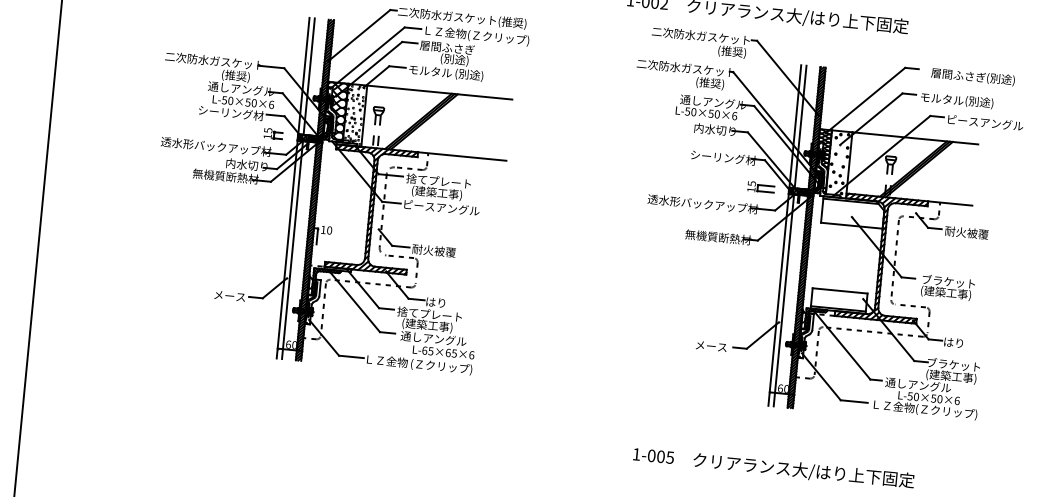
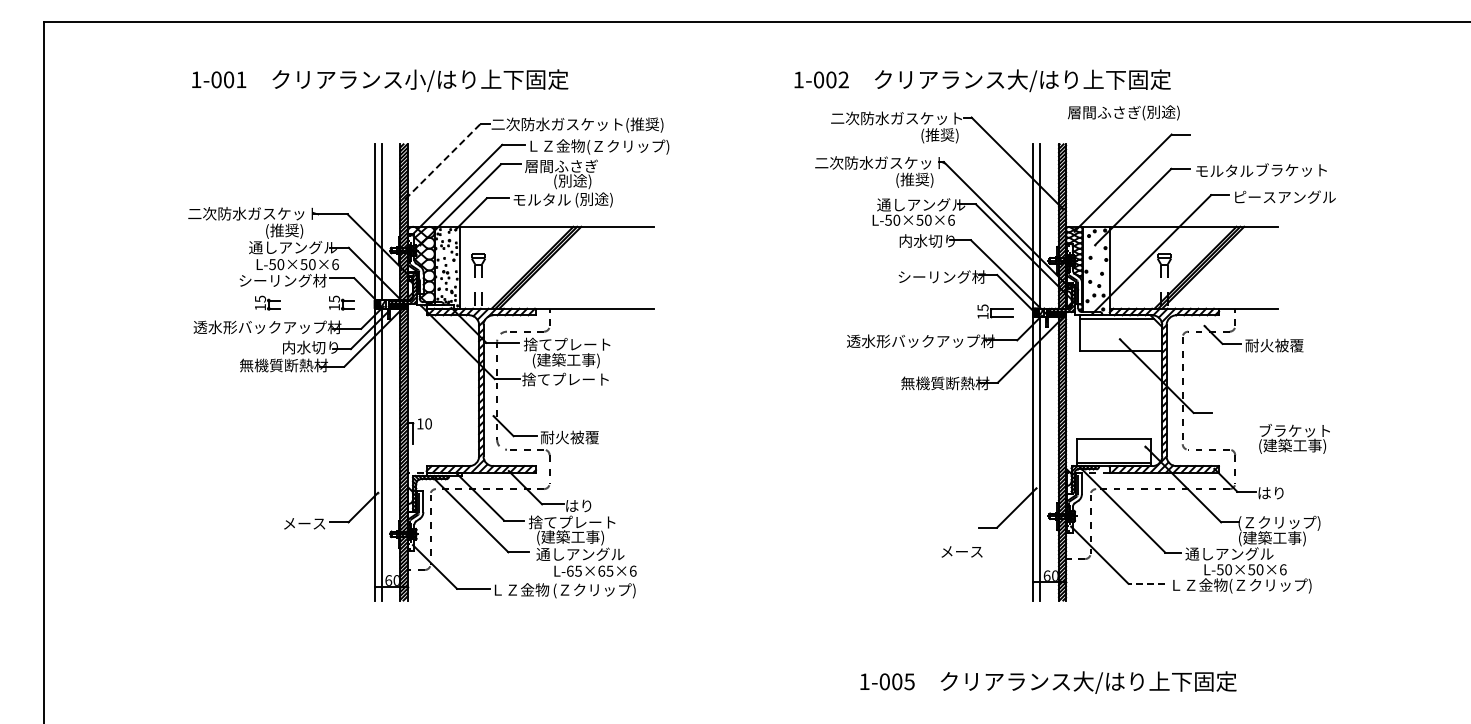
line: (359, 35) -> (443, 161), solid -> dashed
text: (972, 76) -> (1123, 112), moved
text: (992, 103) -> (1291, 170), (別途) -> ブラケット
part: (218, 128) -> (267, 302), added
text: (441, 207) -> (573, 379), ピースアングル -> 捨てプレート
text: (948, 287) -> (1294, 438), moved
text: (711, 346) -> (961, 551), moved
text: (957, 365) -> (1279, 522), ブラケット -> (Ｚクリップ)
line: (854, 401) -> (1146, 583), solid -> dashed

